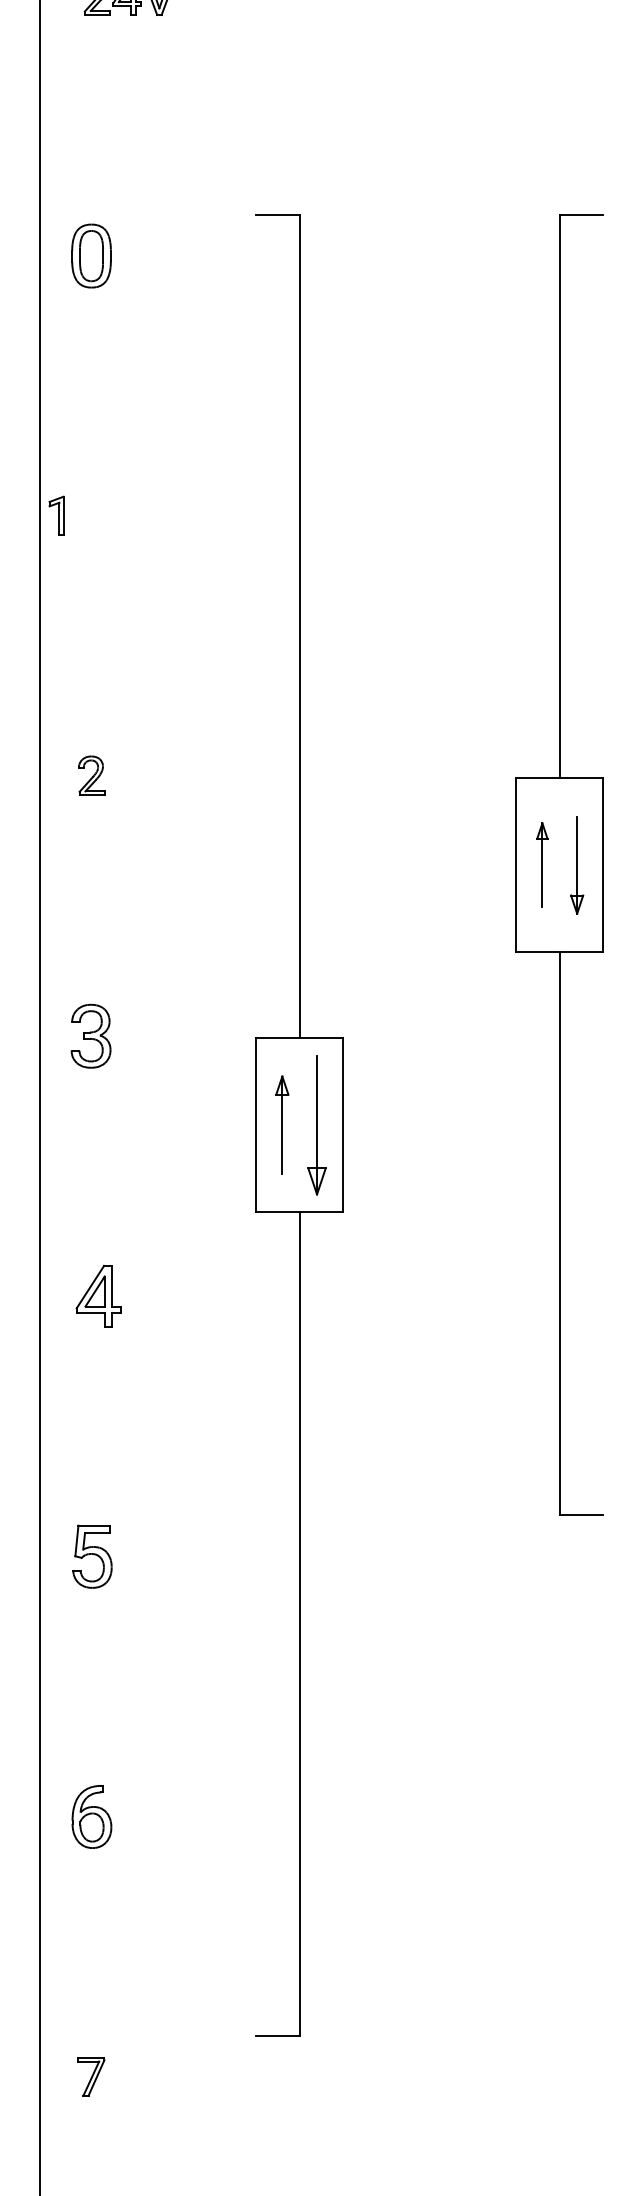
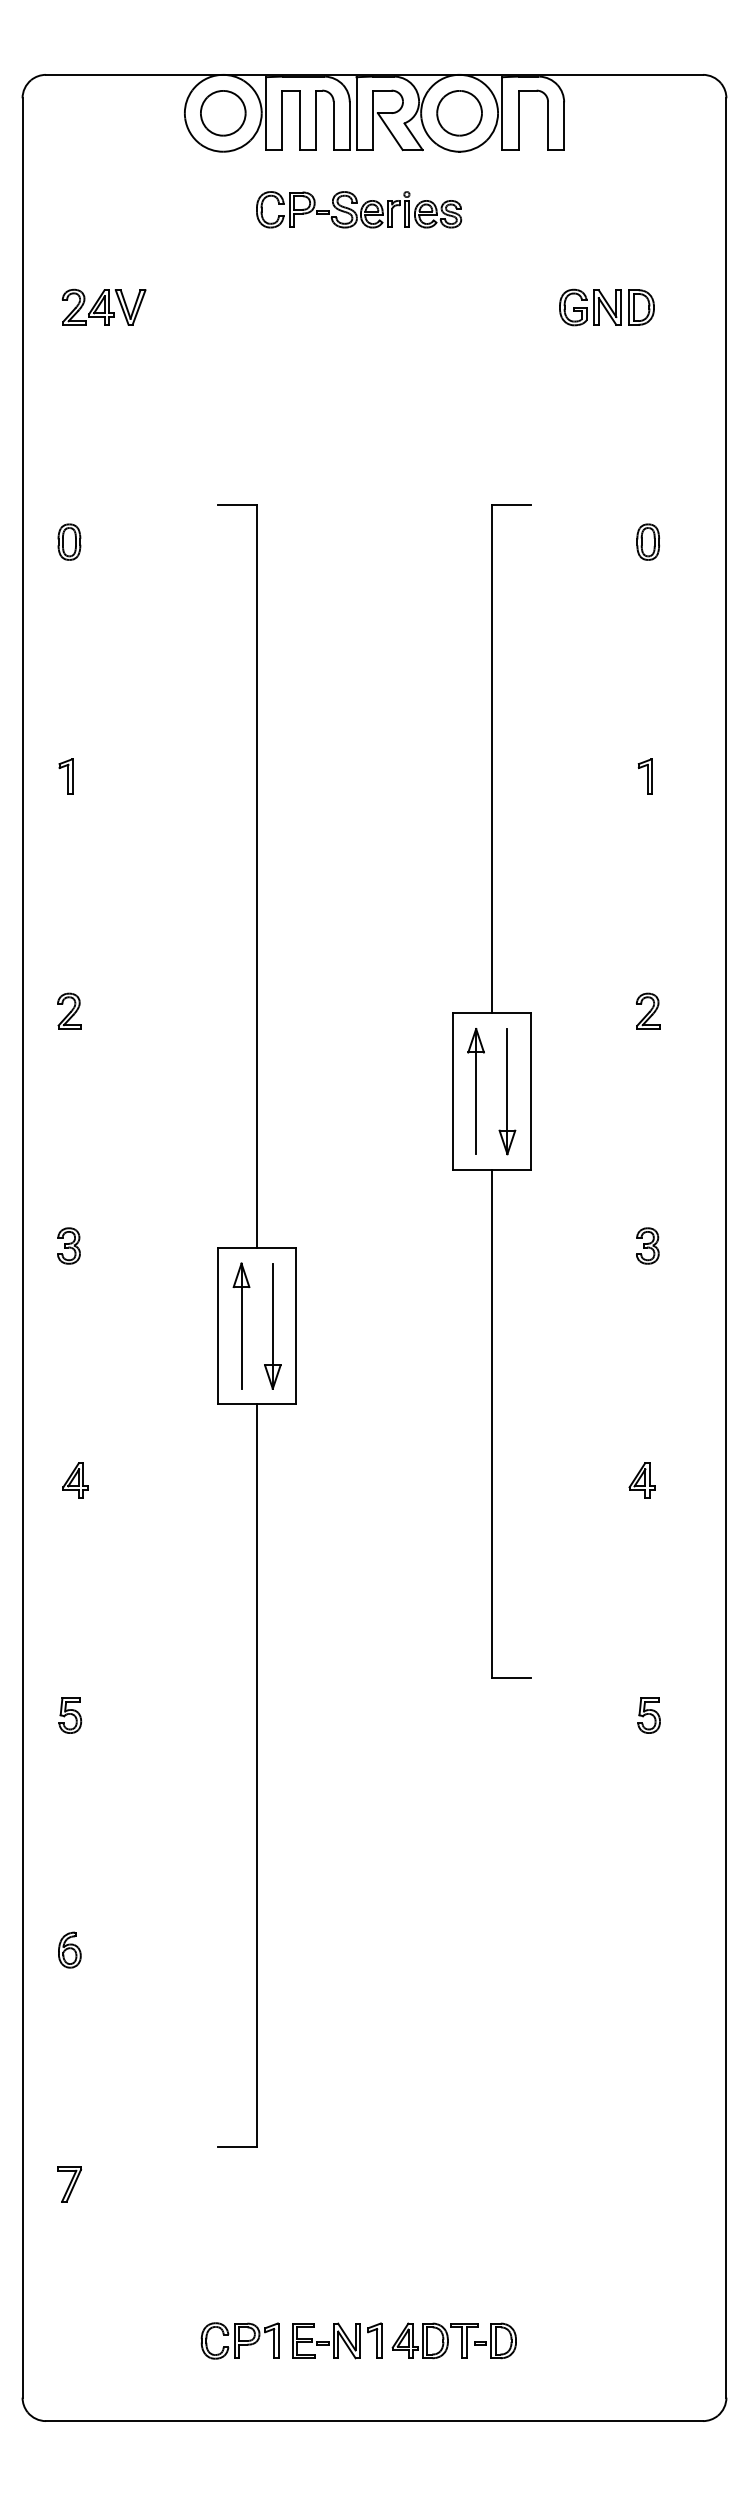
part: (91, 255) -> (69, 541), size x0.62
part: (56, 515) -> (65, 776), moved
part: (541, 864) -> (475, 1091), size x1.67
part: (577, 864) -> (507, 1091), size x1.43
part: (90, 1035) -> (68, 1245), size x0.62
part: (282, 1124) -> (241, 1325), size x1.43
part: (98, 1296) -> (75, 1480), size x0.62
part: (92, 1556) -> (70, 1715), size x0.62
part: (91, 1816) -> (69, 1949), size x0.62

